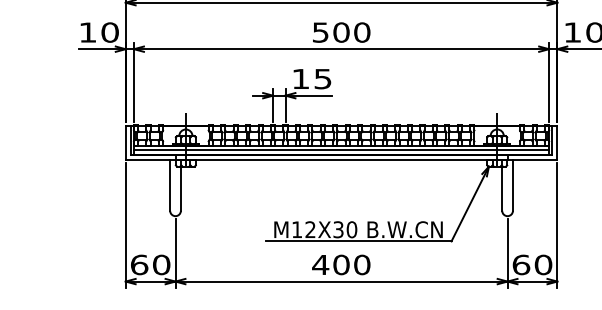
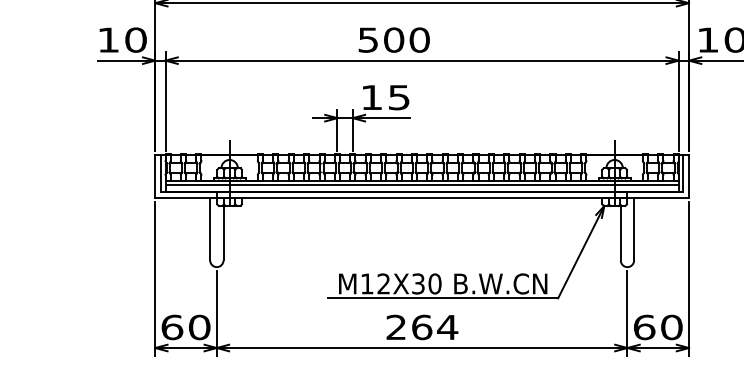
text: (341, 32) -> (393, 39), moved
text: (341, 264) -> (421, 327), 400 -> 264

